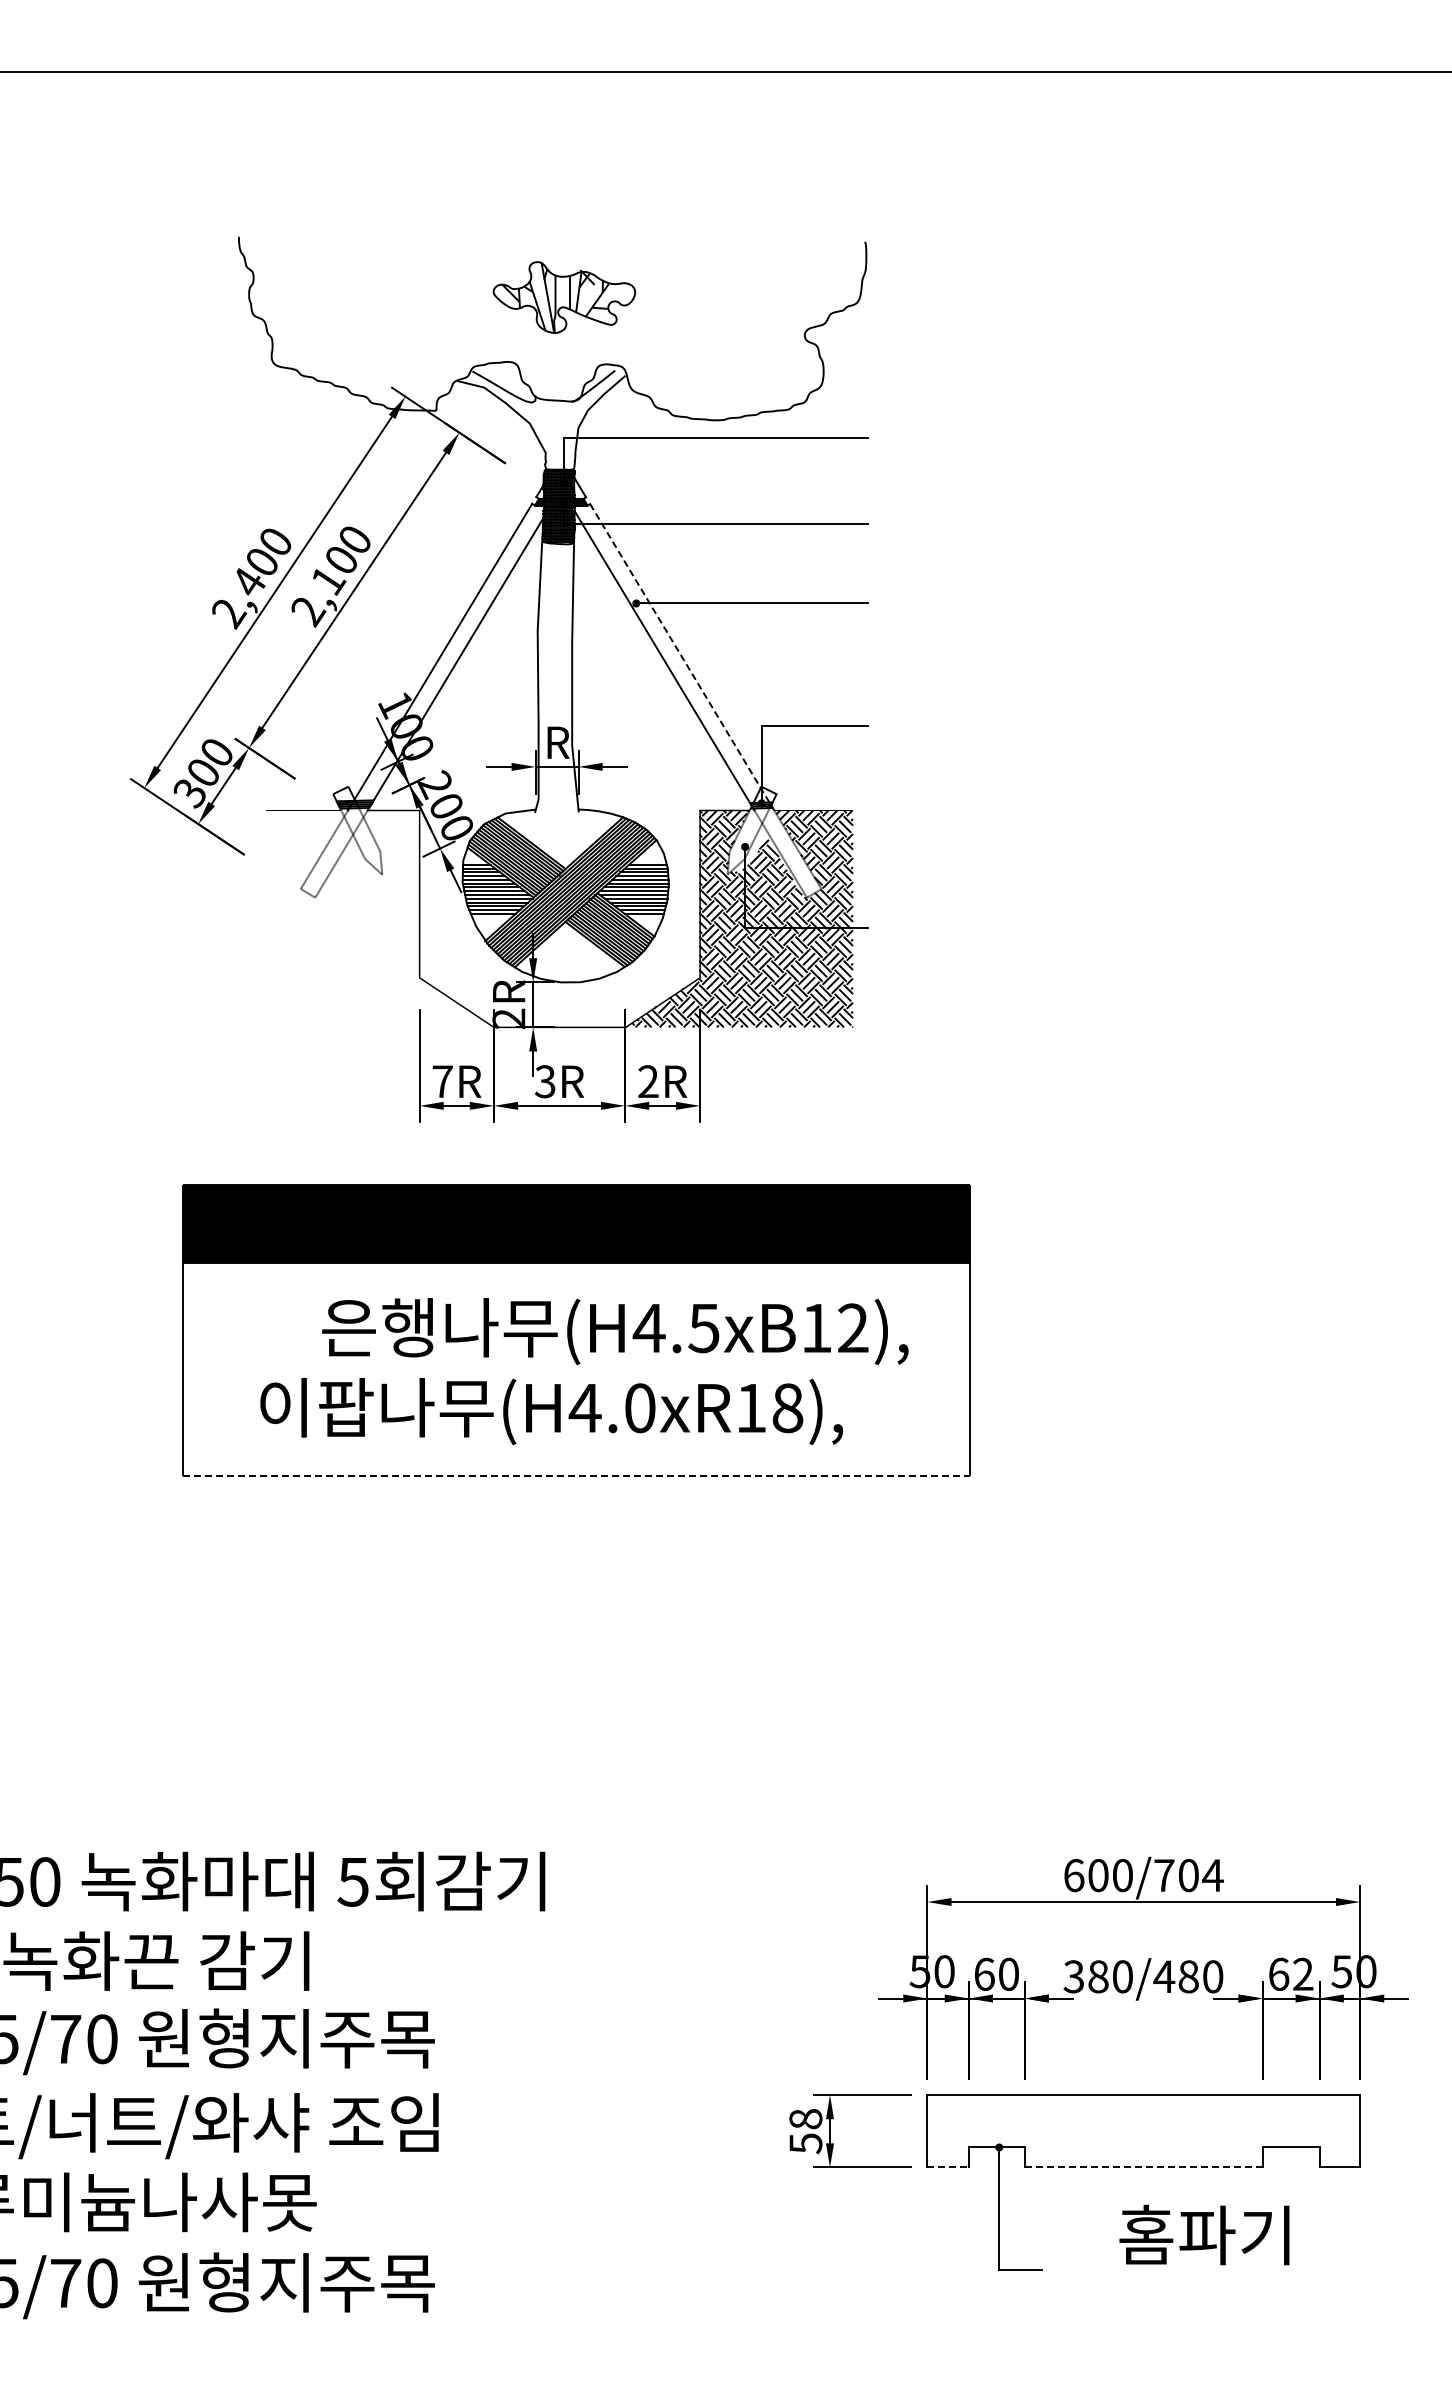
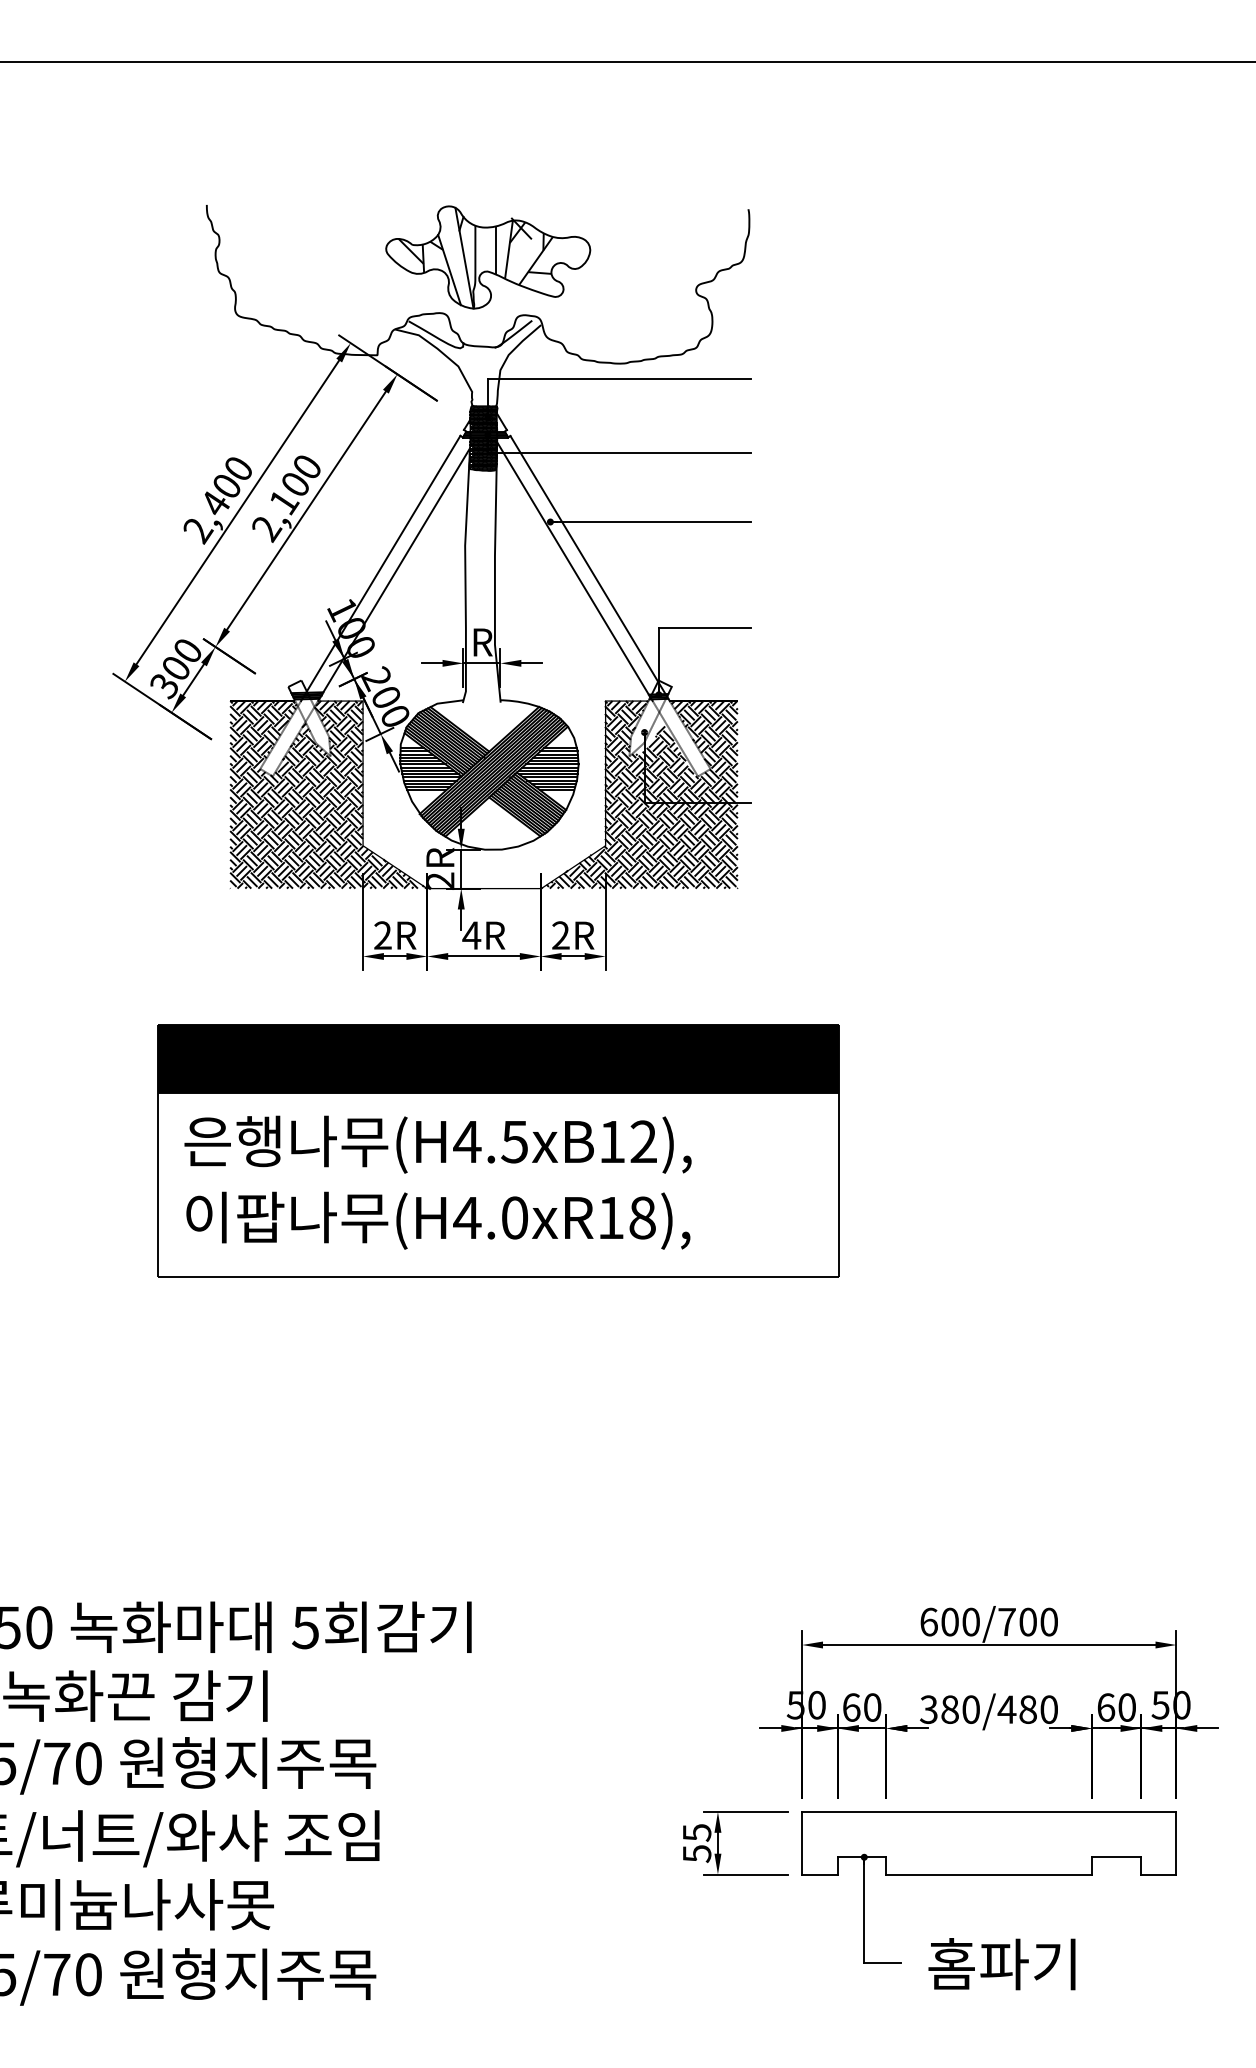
part: (564, 297) -> (488, 257), size x1.67
line: (682, 657) -> (590, 568), dashed -> solid
hatch: (379, 918) -> (328, 794), added
text: (442, 1081) -> (382, 935), 7R -> 2R
text: (545, 1081) -> (471, 935), 3R -> 4R
text: (615, 1331) -> (438, 1144), moved
text: (551, 1411) -> (438, 1220), moved
line: (576, 1476) -> (498, 1277), dashed -> solid
text: (1212, 1875) -> (1048, 1622), 600/704 -> 600/700
text: (1303, 1973) -> (1127, 1706), 62 -> 60
text: (805, 2119) -> (696, 1833), 58 -> 55
line: (948, 2167) -> (820, 1874), dashed -> solid
line: (1143, 2167) -> (989, 1874), dashed -> solid
text: (1204, 2234) -> (1002, 1963), moved

